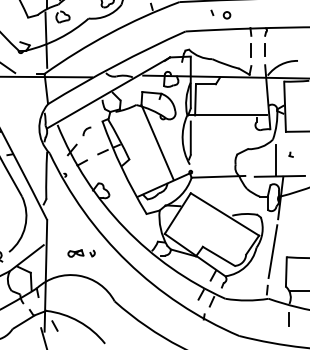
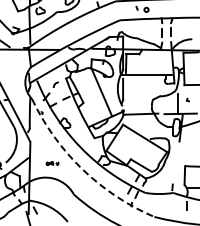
line: (271, 251) -> (175, 162), removed
part: (81, 253) -> (52, 163), size x0.7
arc: (127, 262) -> (82, 169), solid -> dashed

